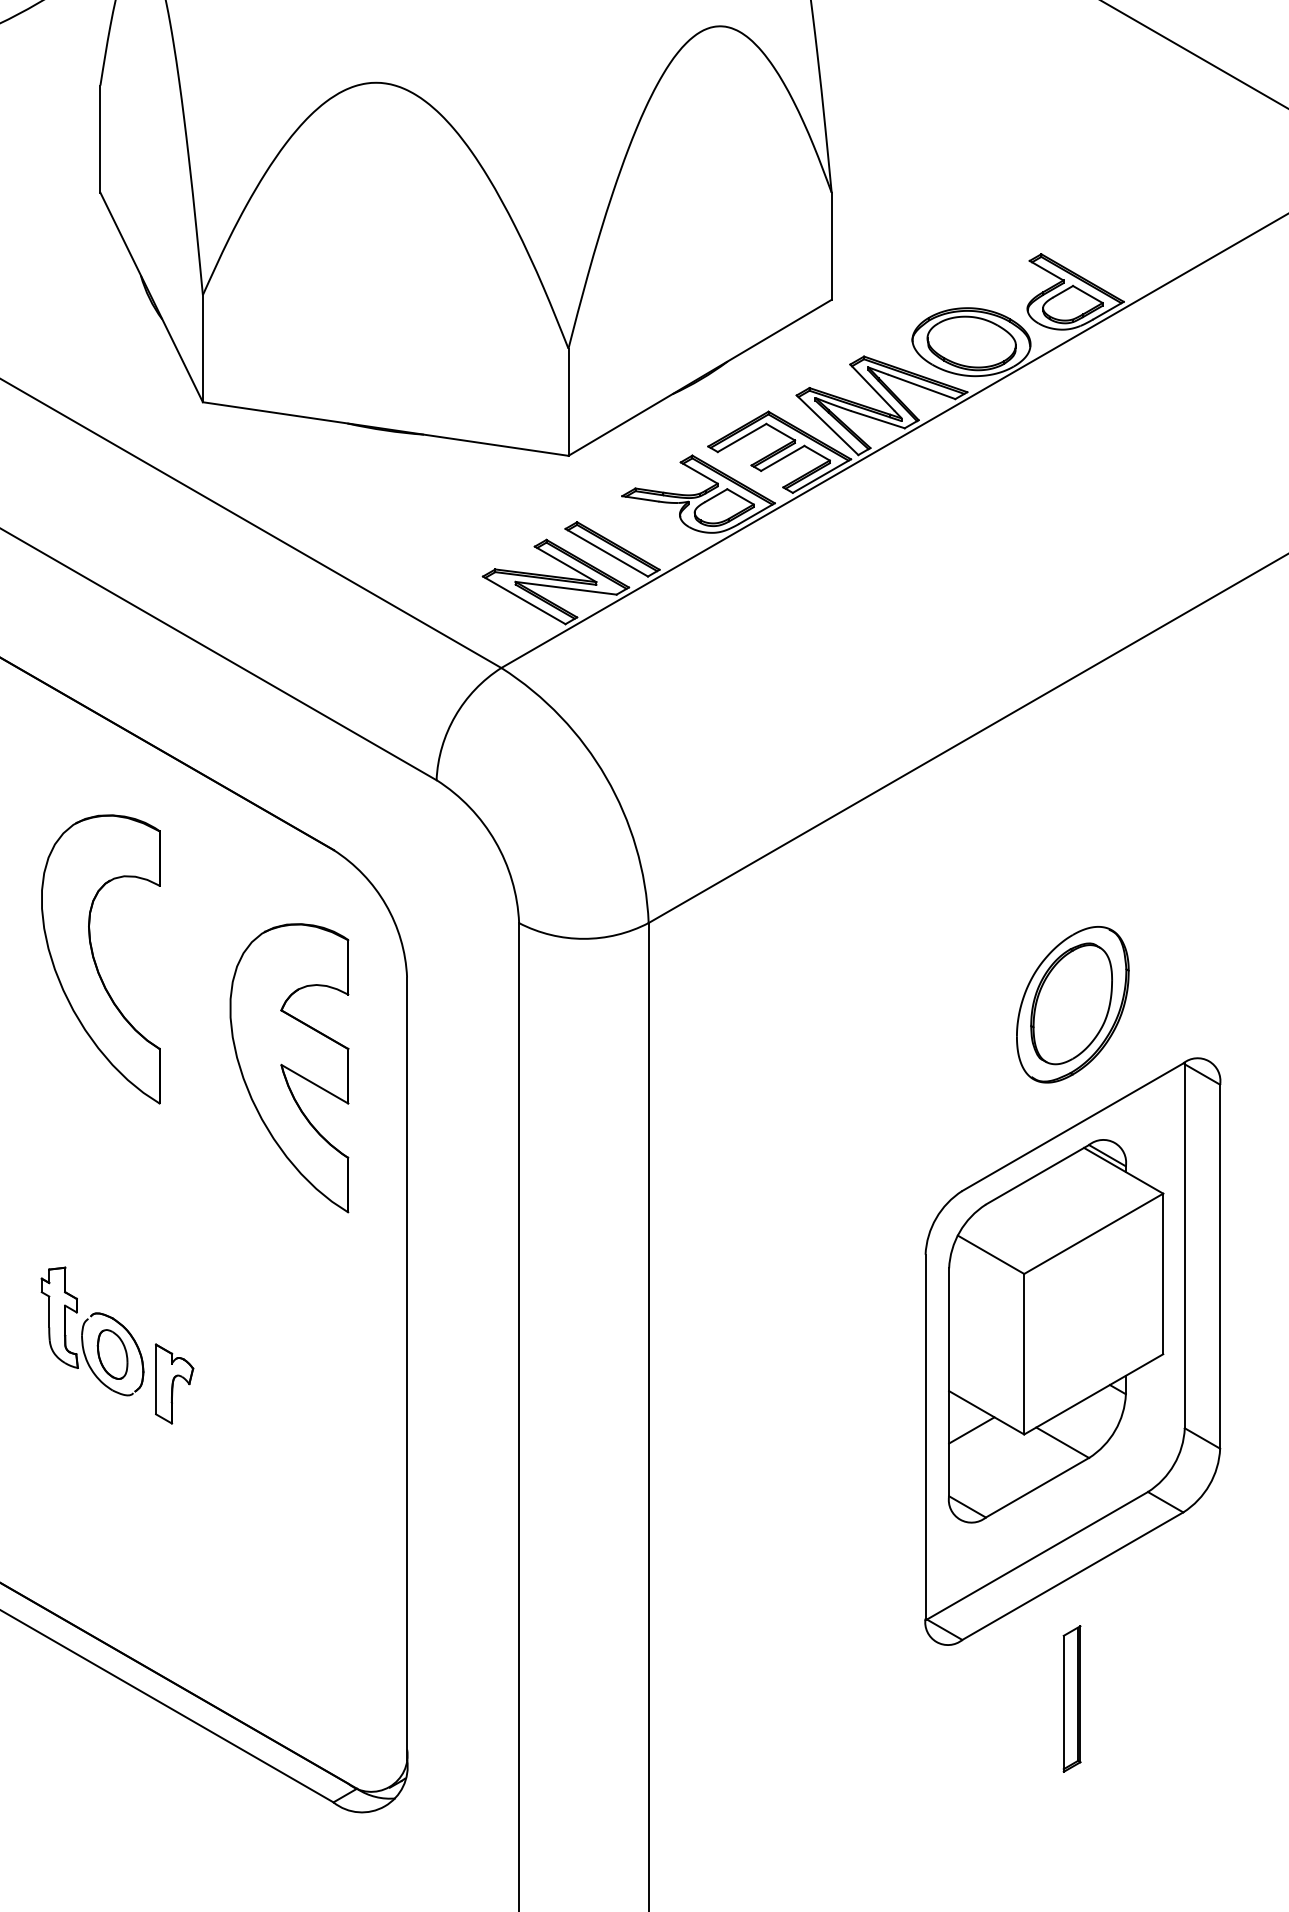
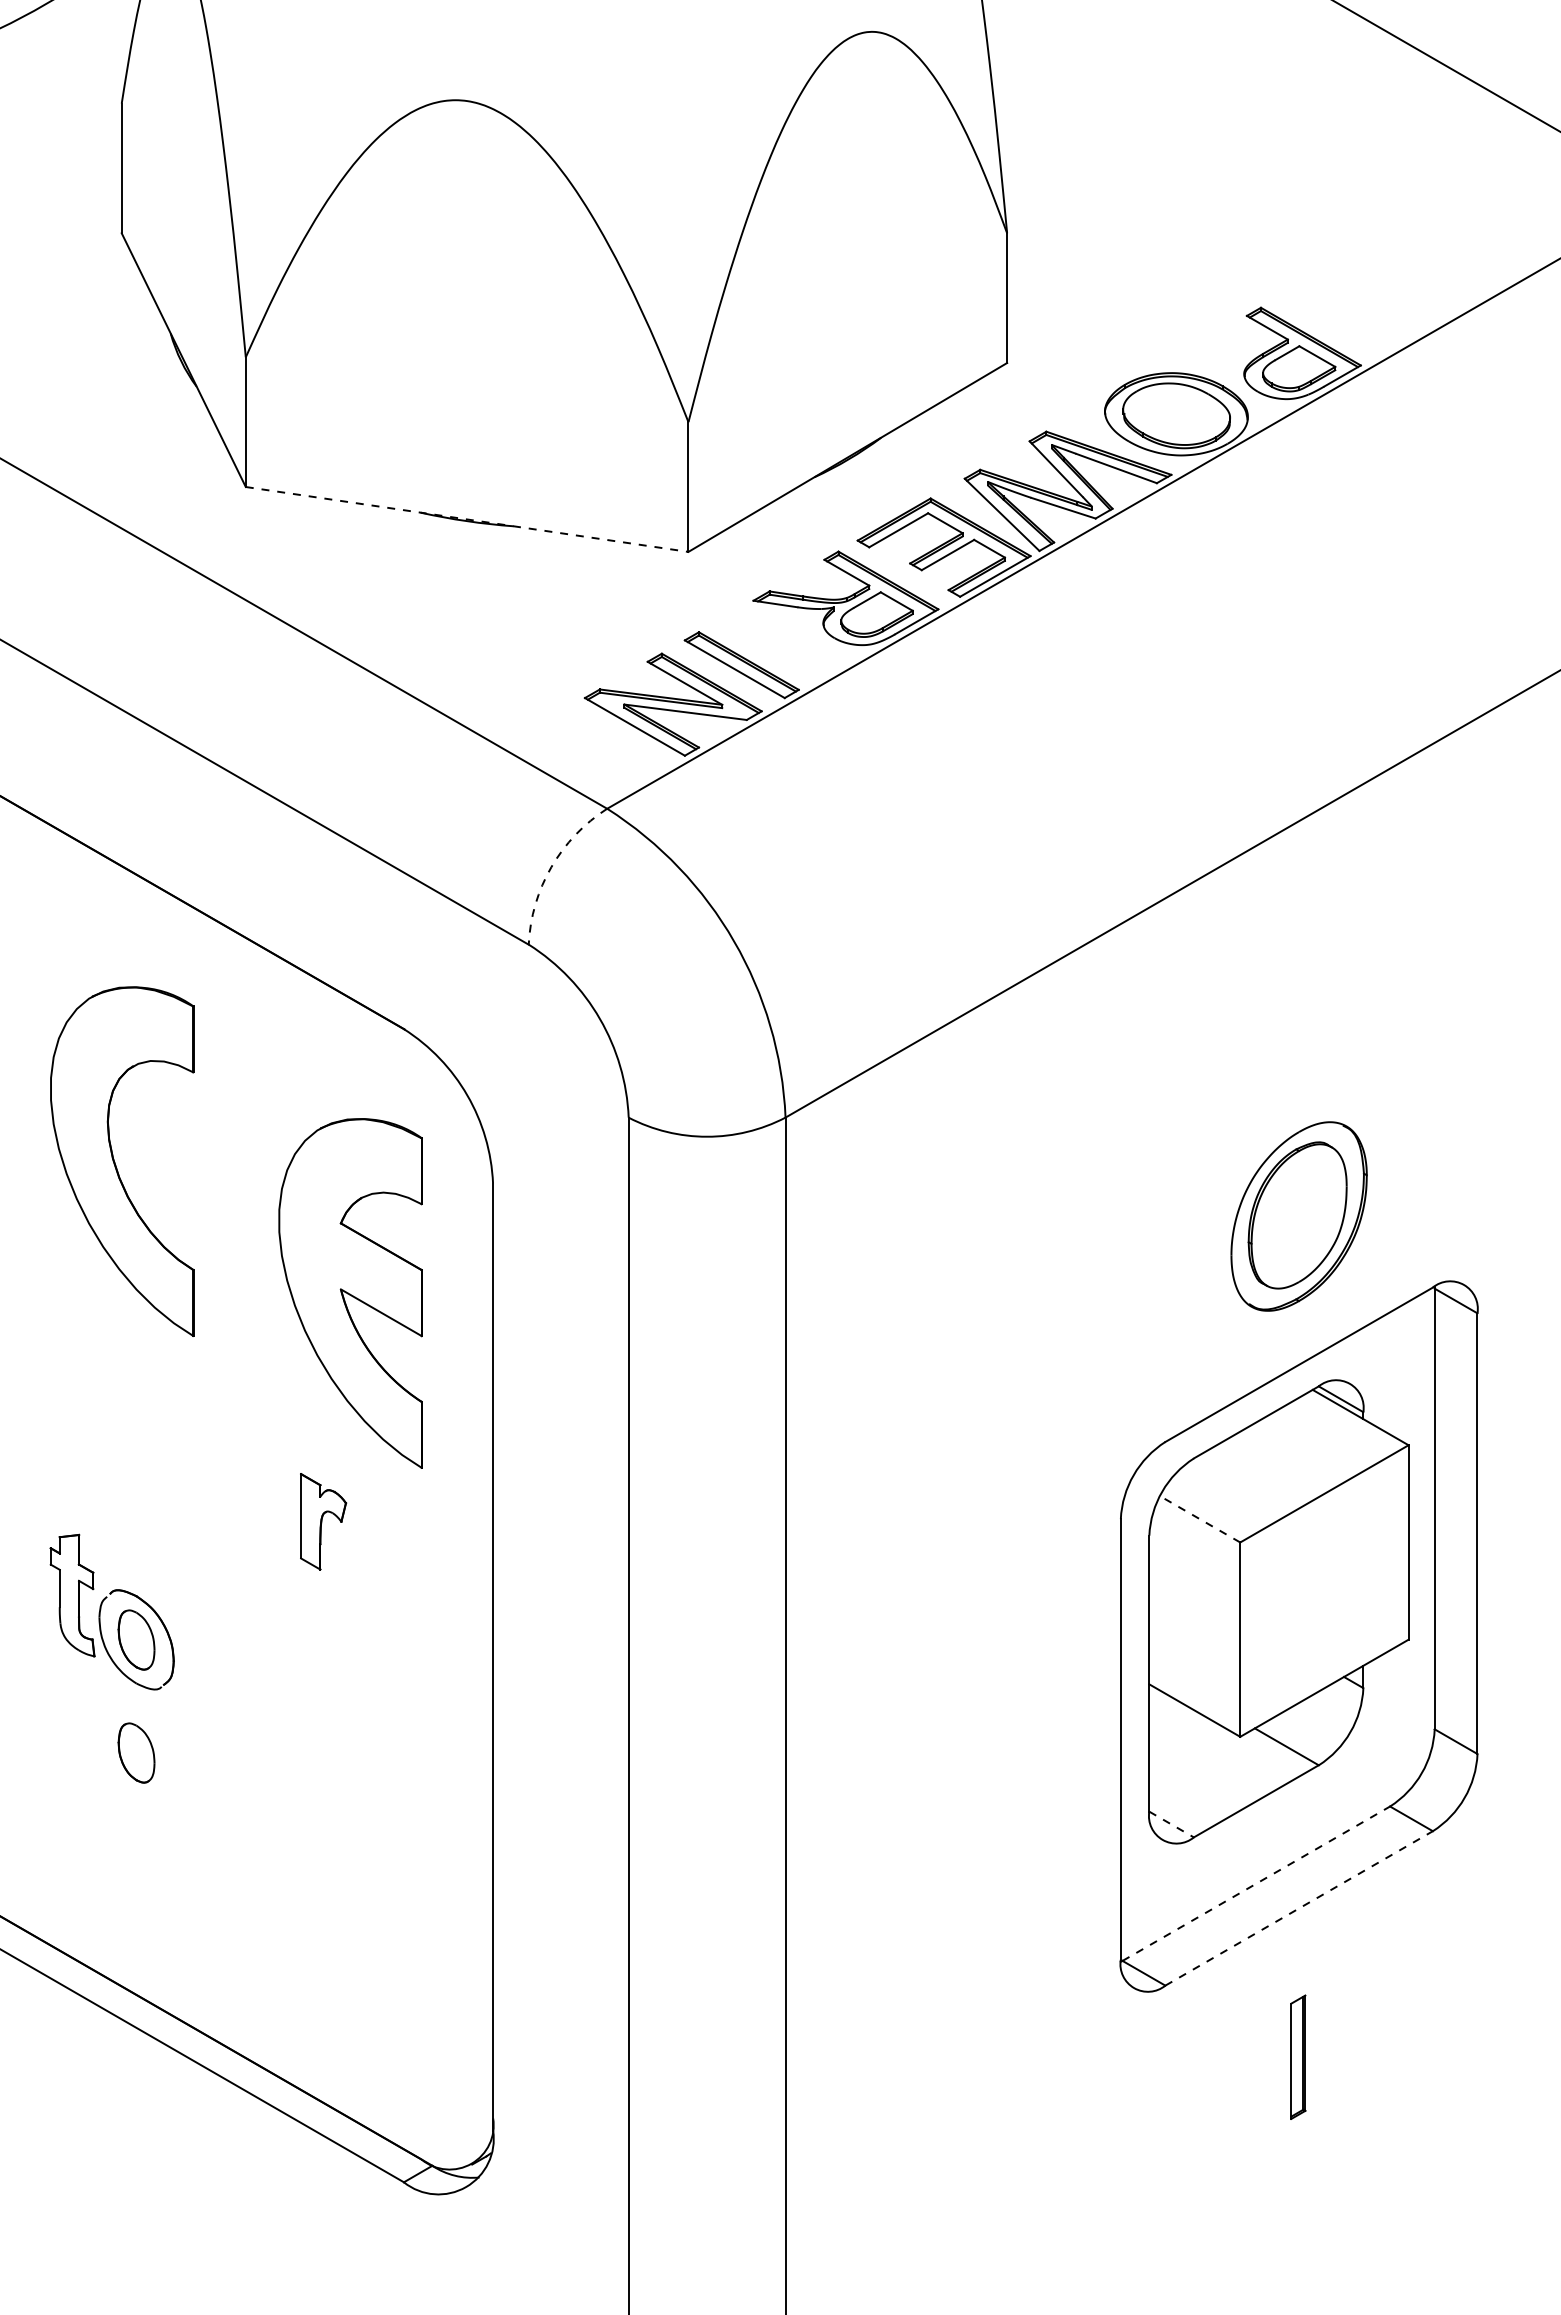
line: (385, 429) -> (467, 519), solid -> dashed
arc: (455, 716) -> (551, 867), solid -> dashed
line: (990, 1254) -> (1199, 1519), solid -> dashed
part: (174, 1383) -> (323, 1521), moved
line: (971, 1430) -> (1176, 1731), removed
part: (112, 1447) -> (136, 1752), added
line: (967, 1506) -> (1171, 1824), solid -> dashed
line: (1037, 1555) -> (1256, 1883), solid -> dashed
line: (1073, 1576) -> (1299, 1908), solid -> dashed
part: (1072, 1699) -> (1298, 2057), size x0.7

